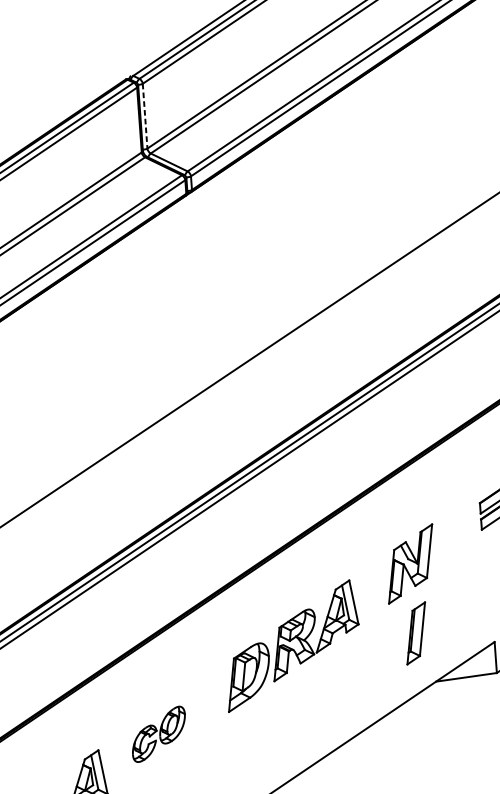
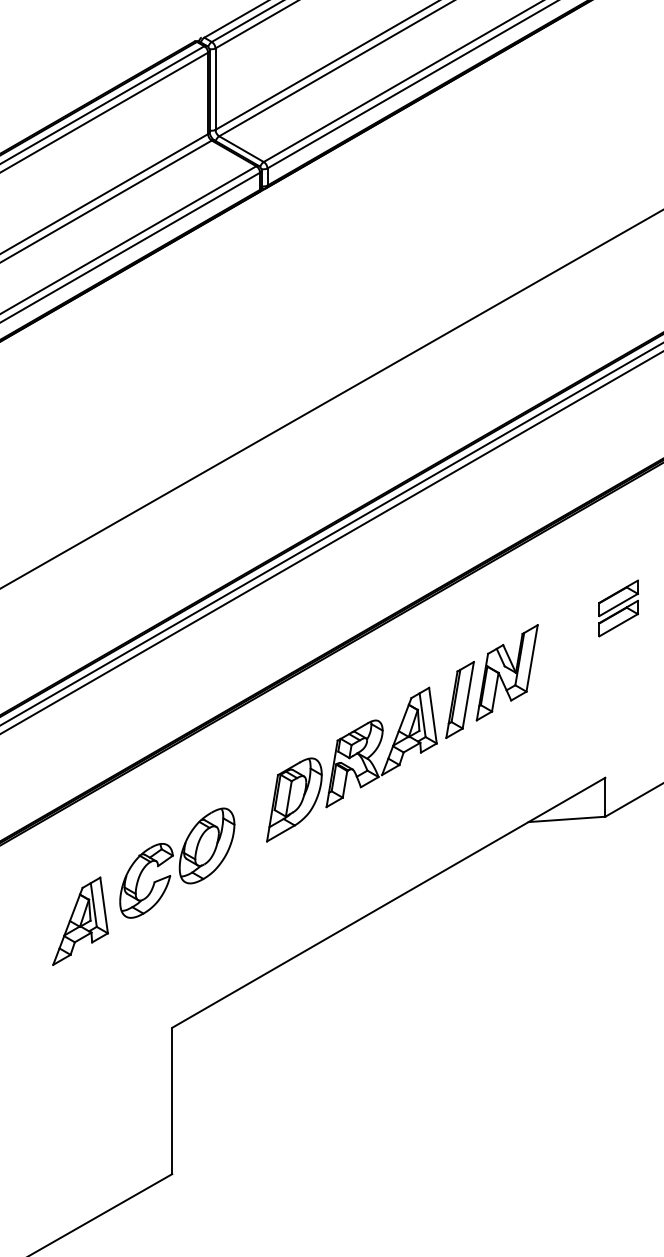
line: (145, 116) -> (215, 89), dashed -> solid
part: (415, 633) -> (459, 699), moved
part: (158, 733) -> (177, 862), size x1.67

